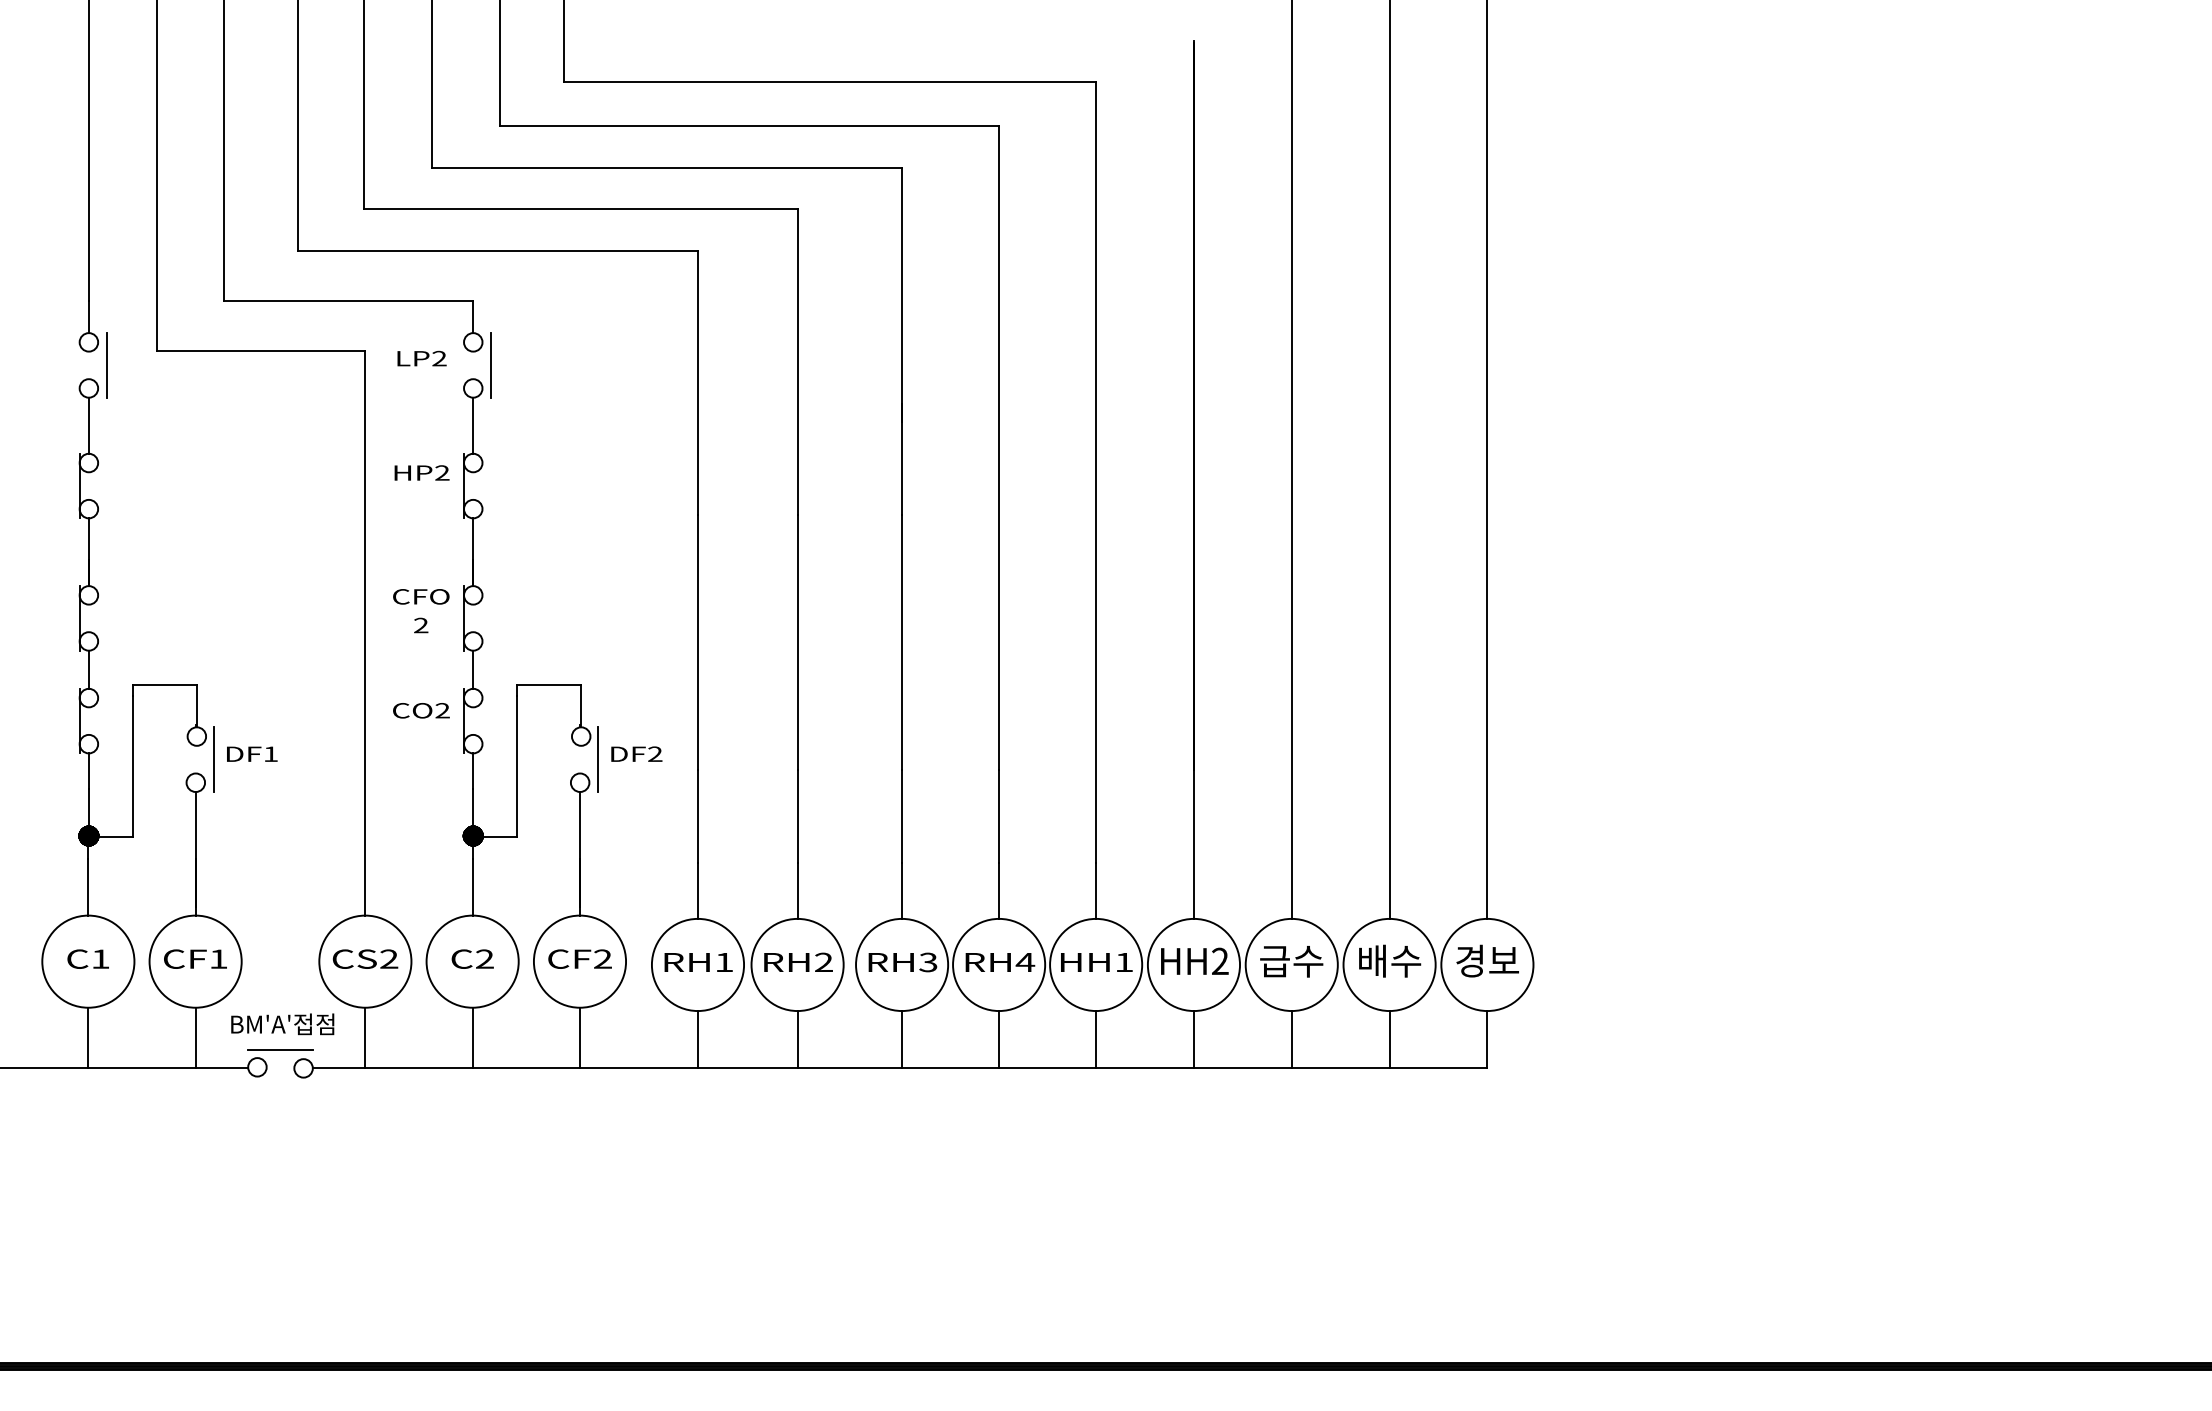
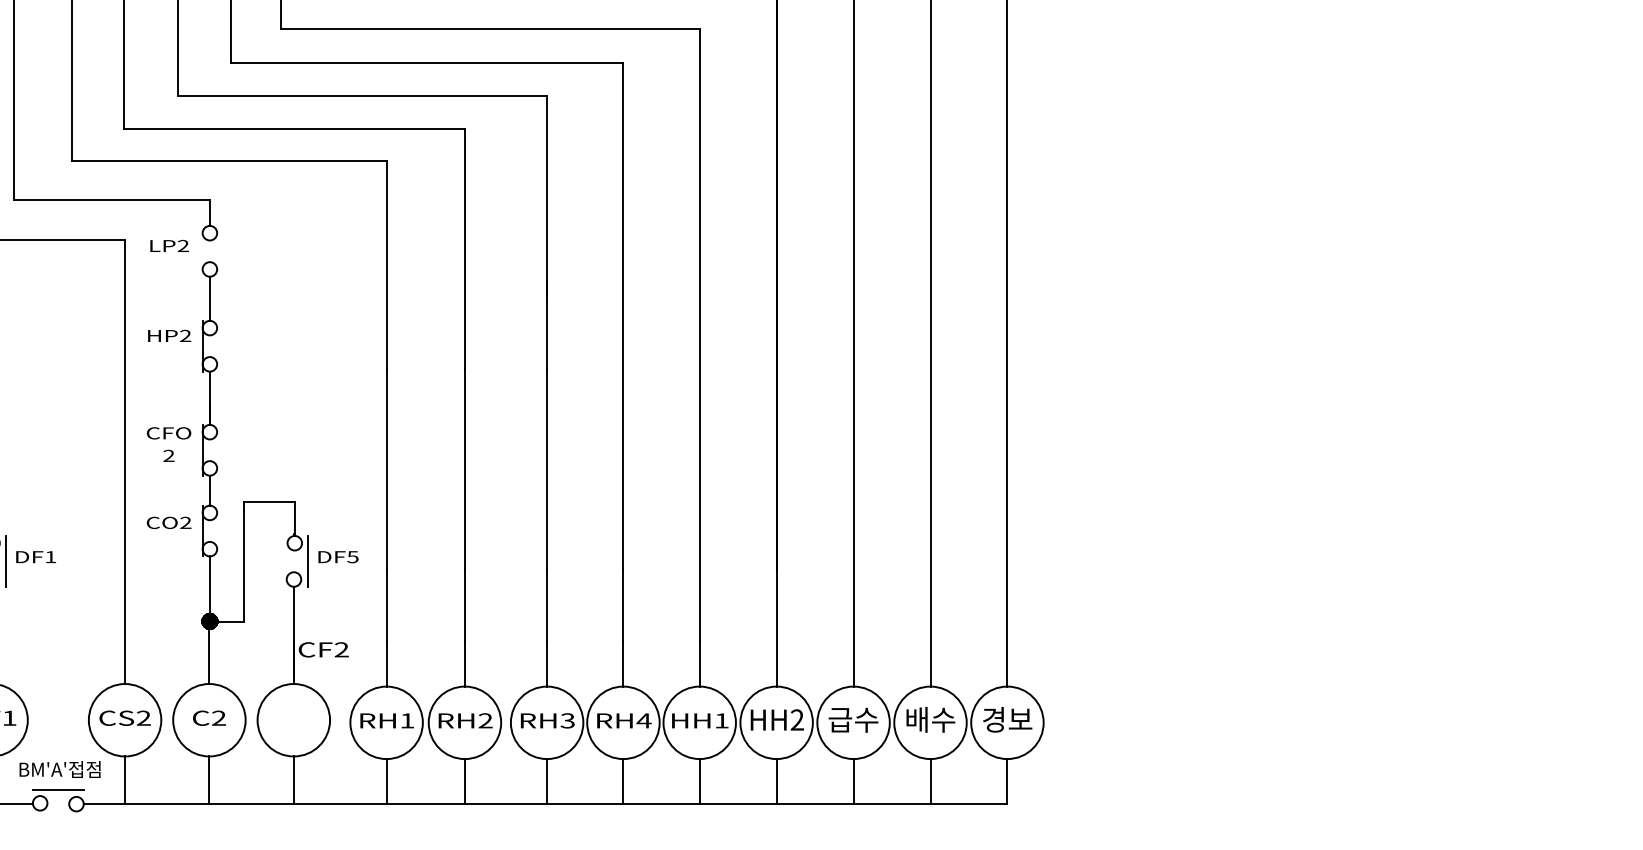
line: (491, 365) -> (224, 251), removed
text: (655, 754) -> (353, 557), DF2 -> DF5
text: (579, 958) -> (323, 649), moved

